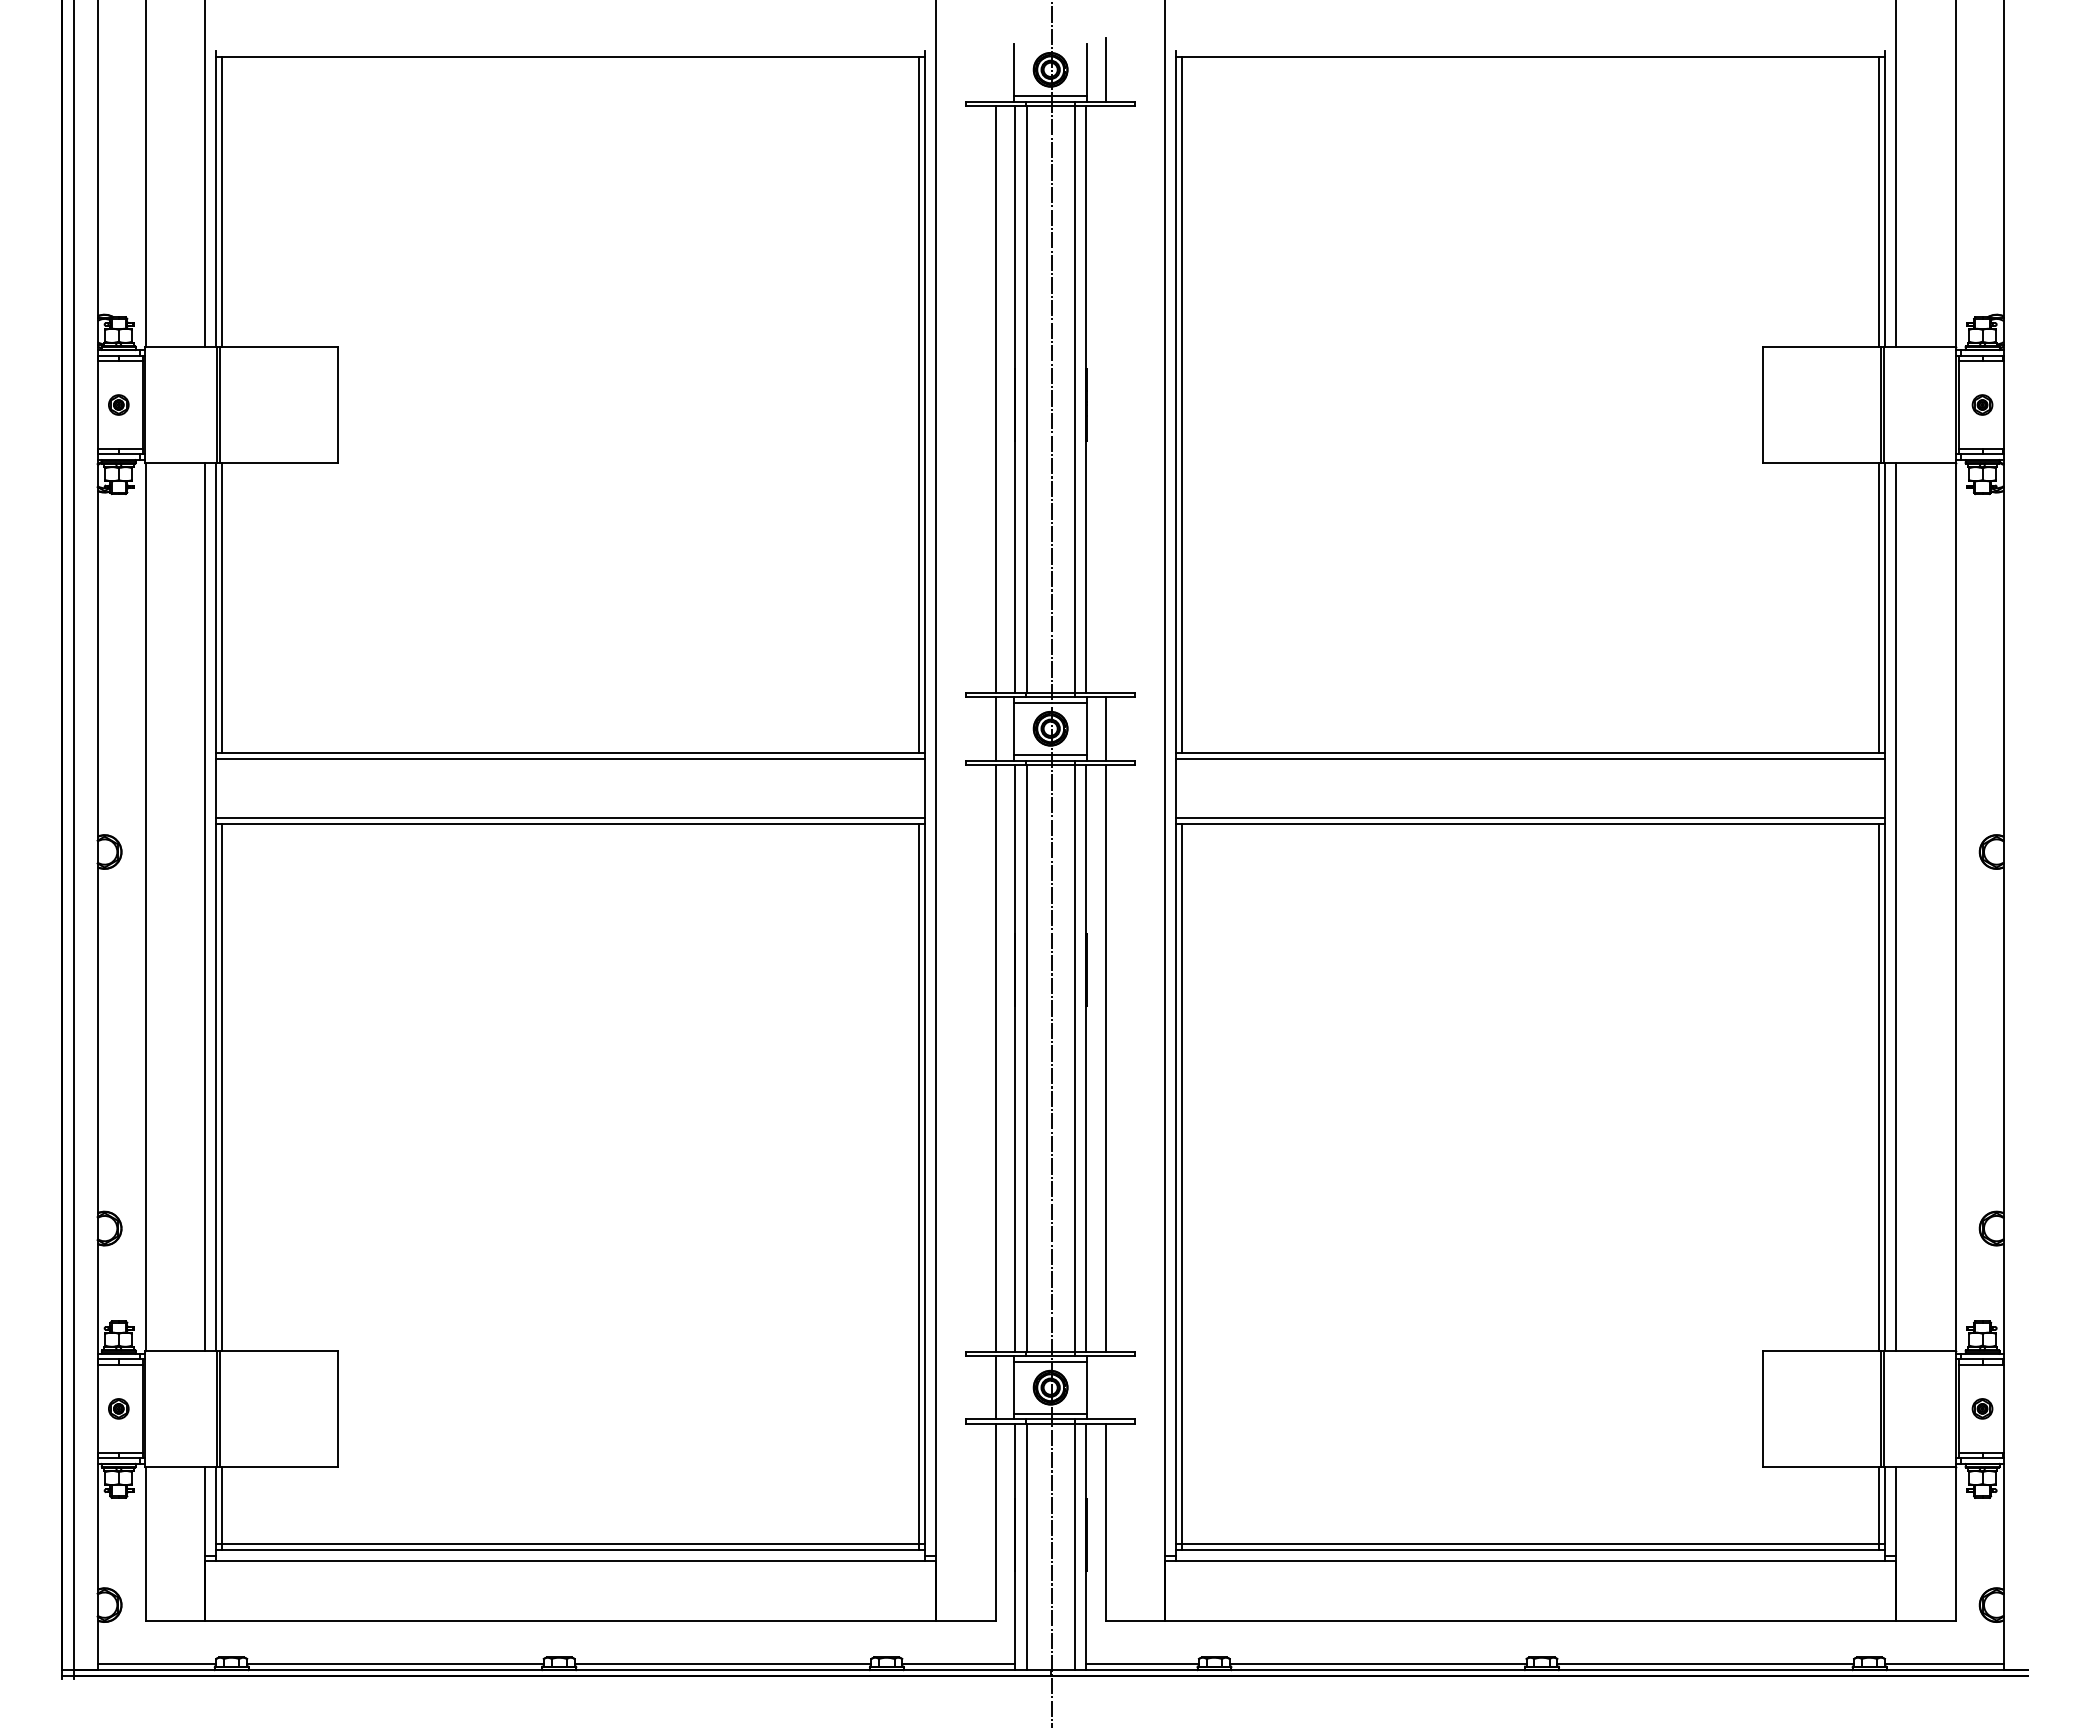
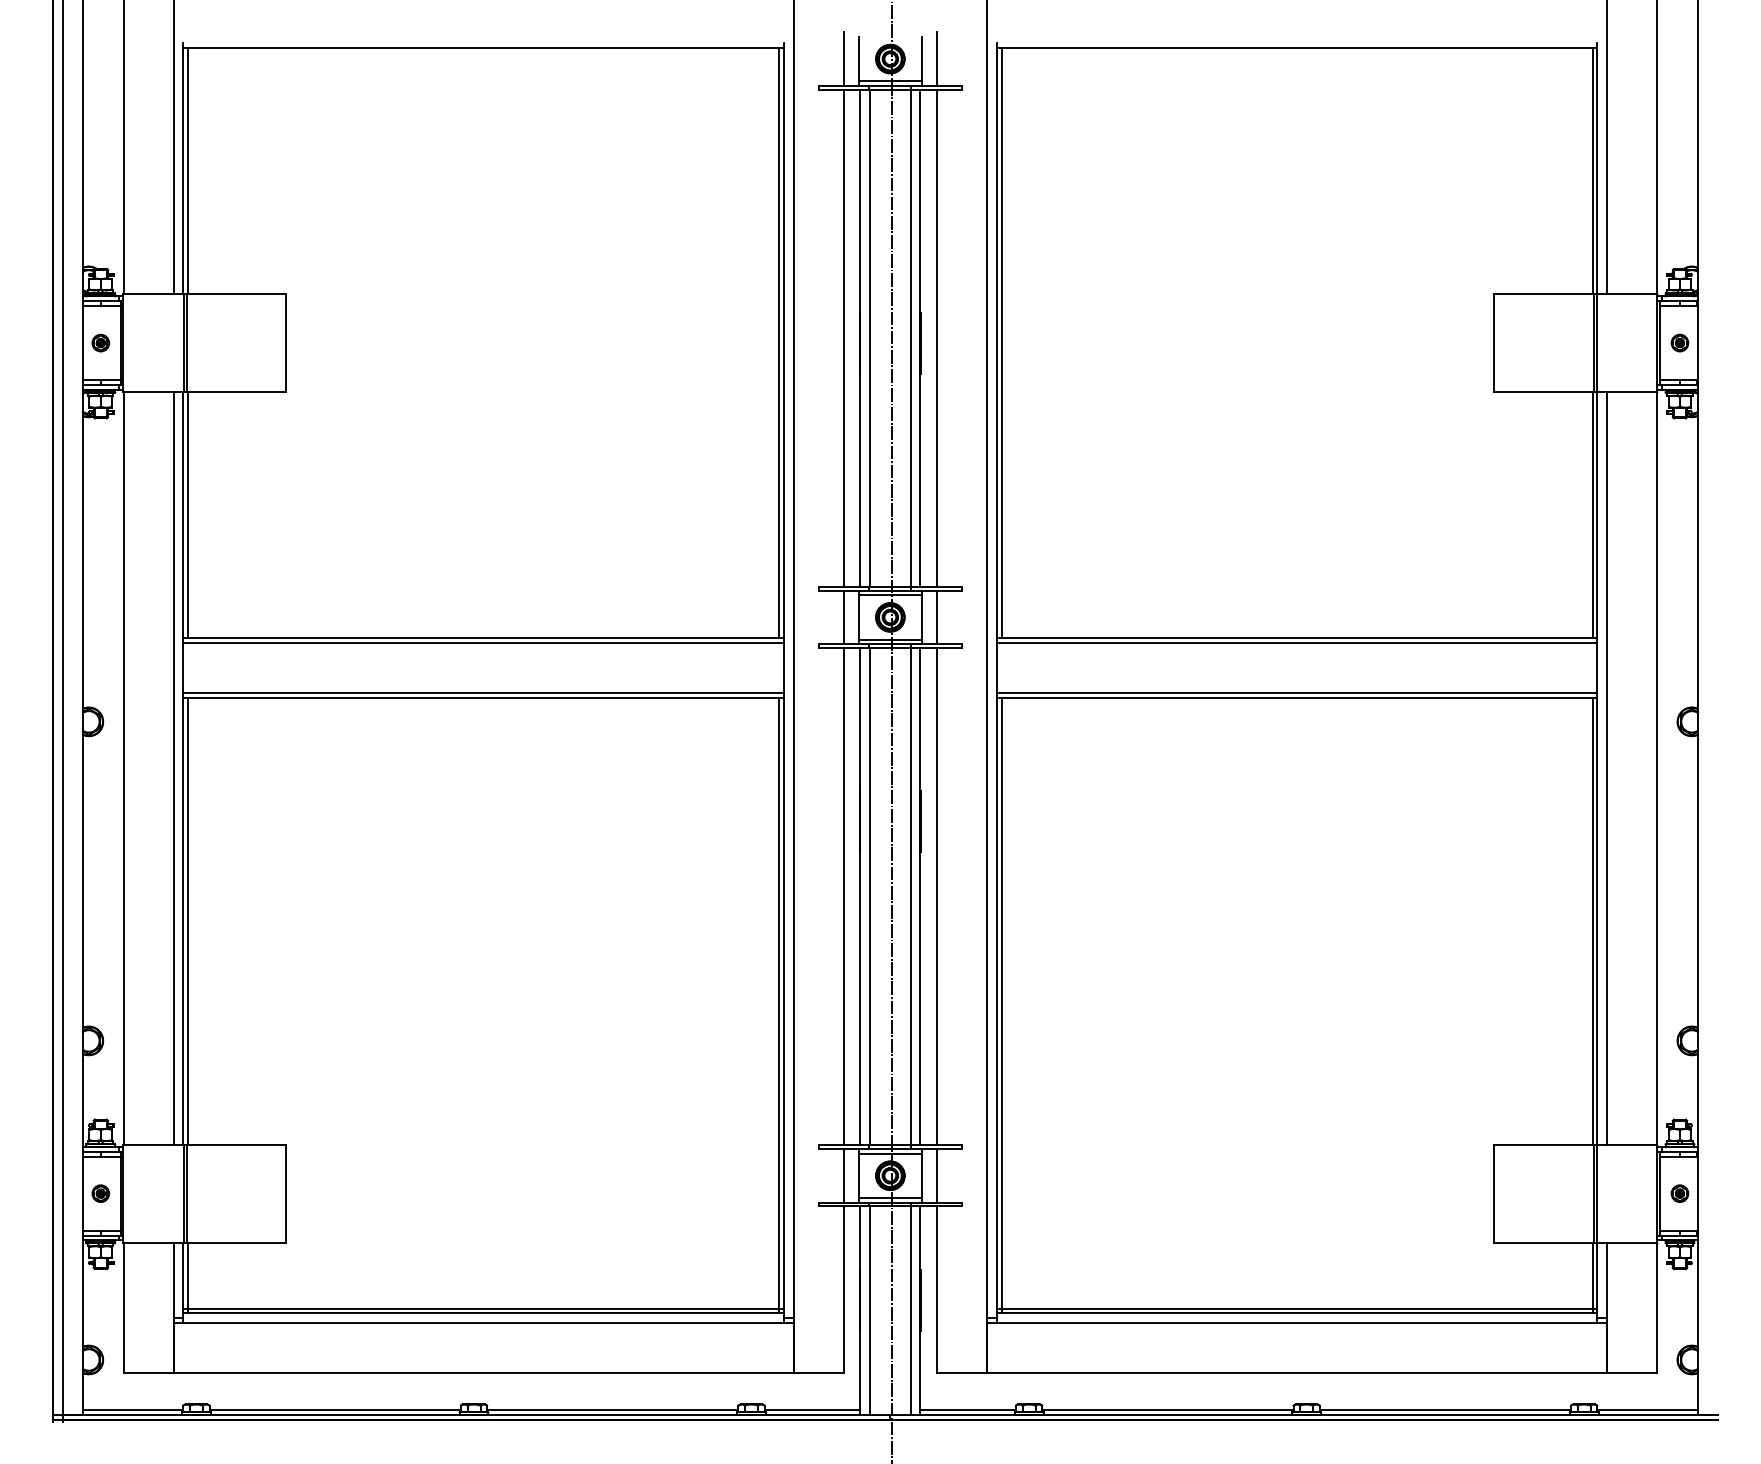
line: (995, 69) -> (843, 58), added
line: (1105, 398) -> (936, 337), added
line: (1105, 1387) -> (936, 1175), added

